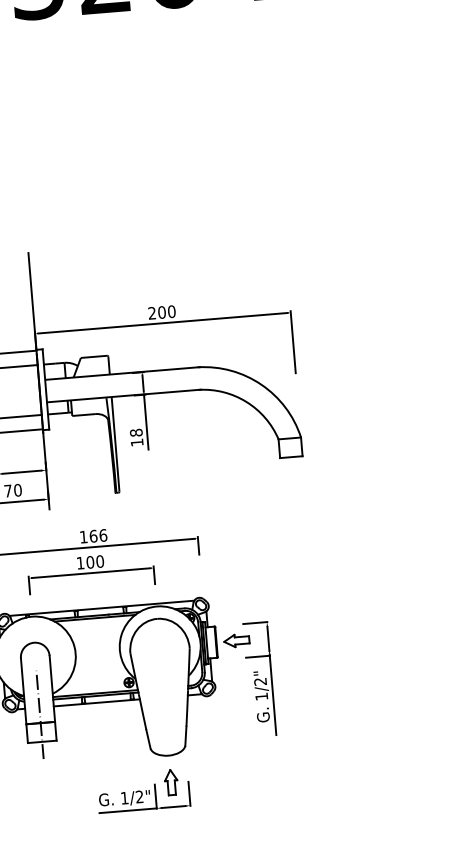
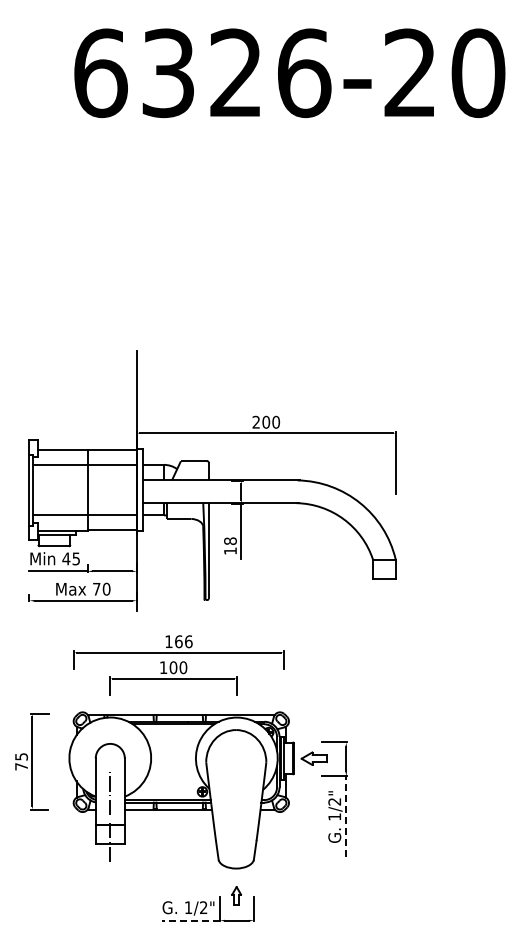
line: (273, 694) -> (346, 815), solid -> dashed
part: (171, 782) -> (236, 895), size x0.7
line: (127, 810) -> (190, 920), solid -> dashed

